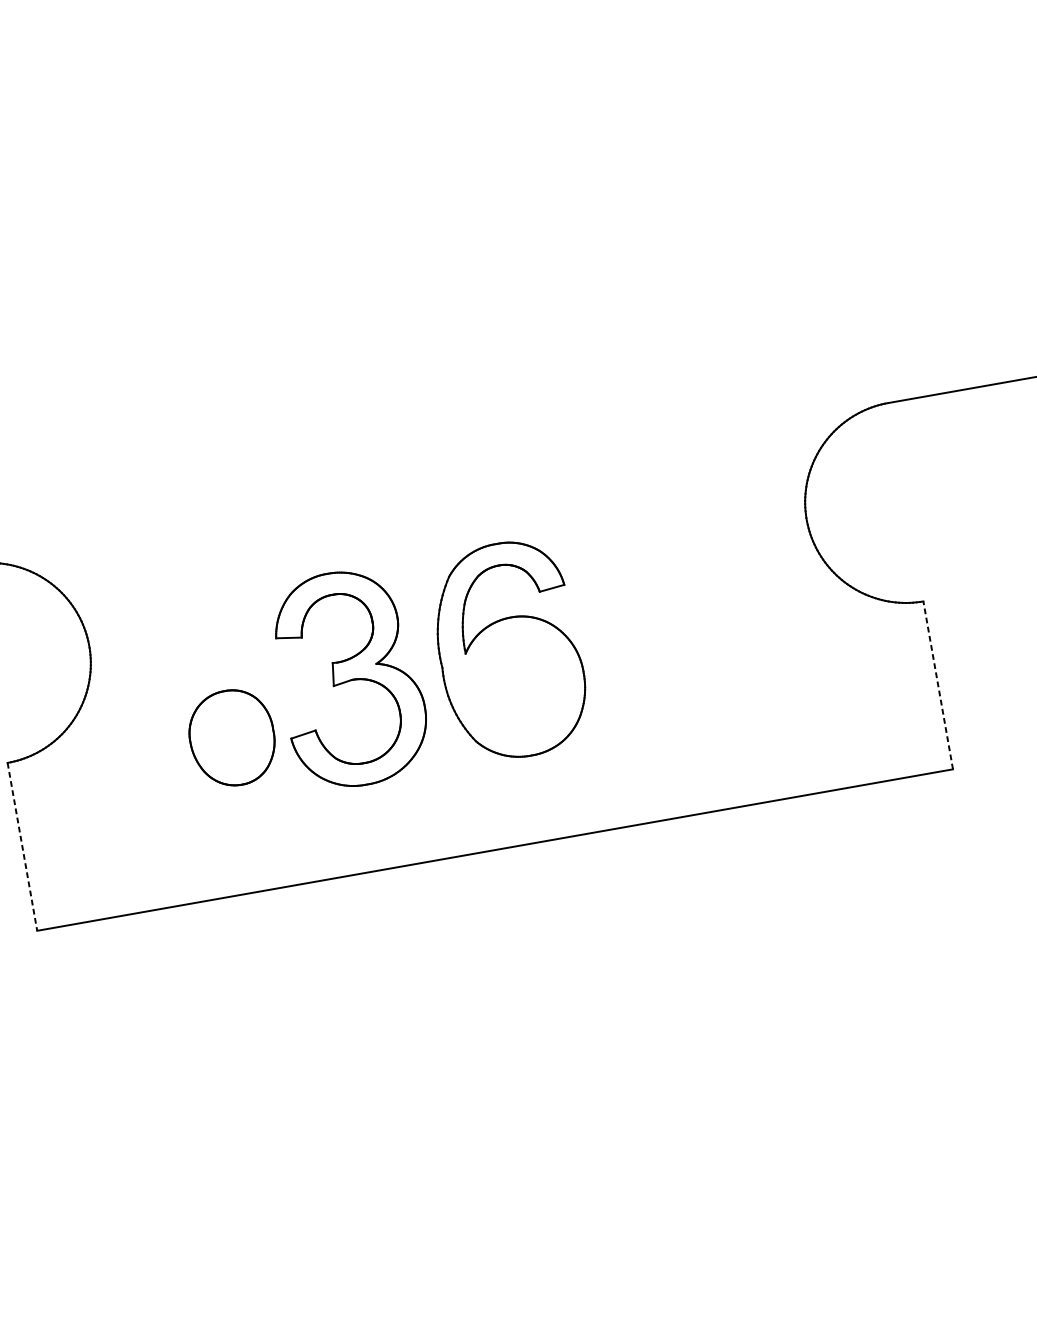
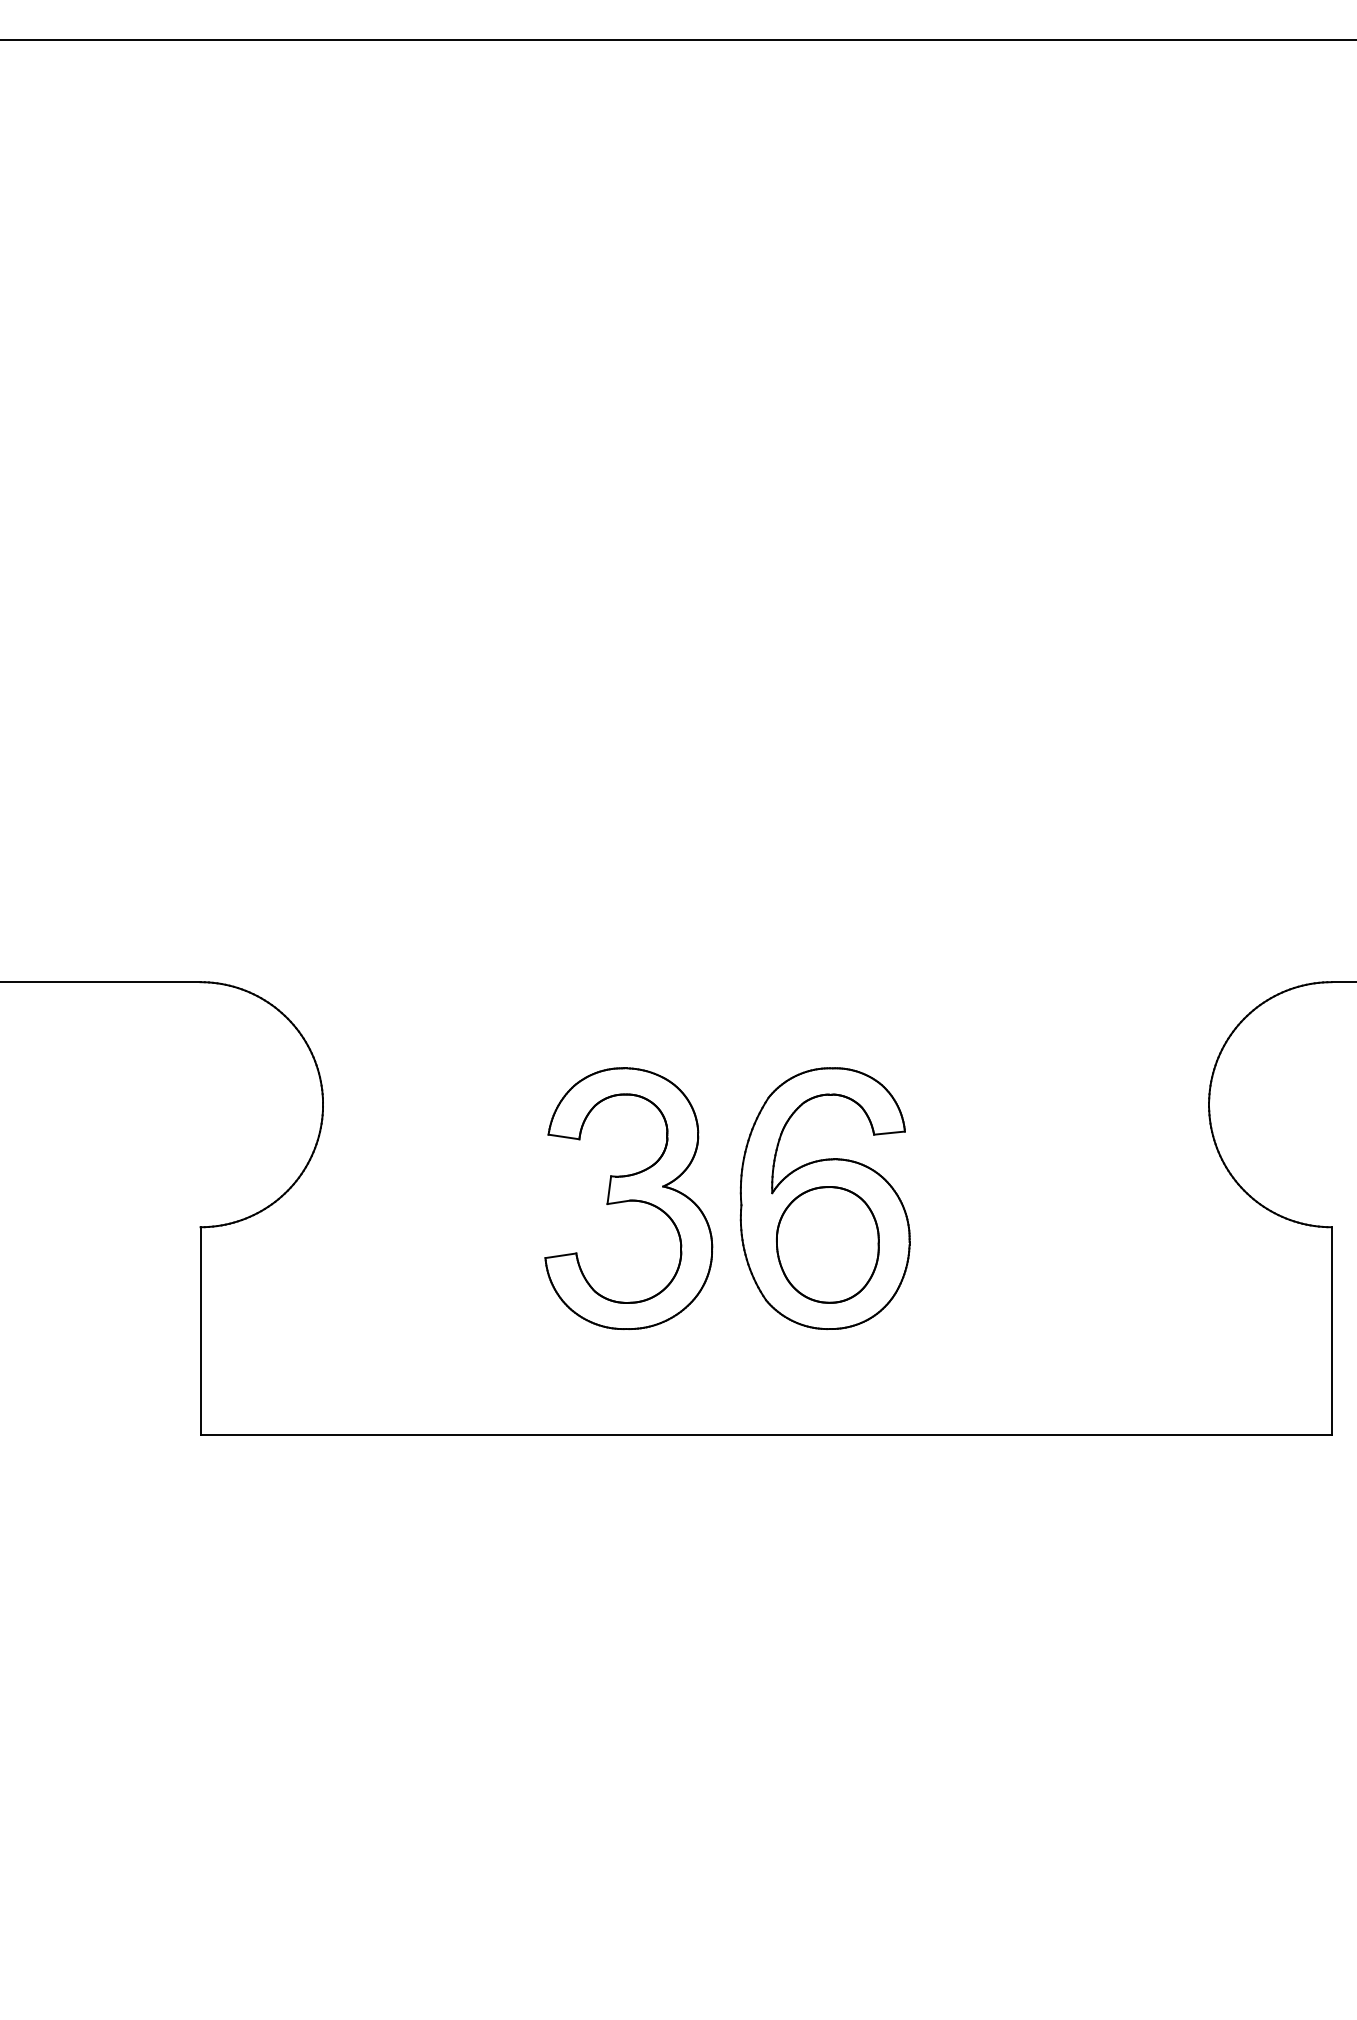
line: (938, 685) -> (1331, 1330), dashed -> solid
part: (231, 737) -> (827, 1244), moved
line: (22, 846) -> (200, 1330), dashed -> solid

